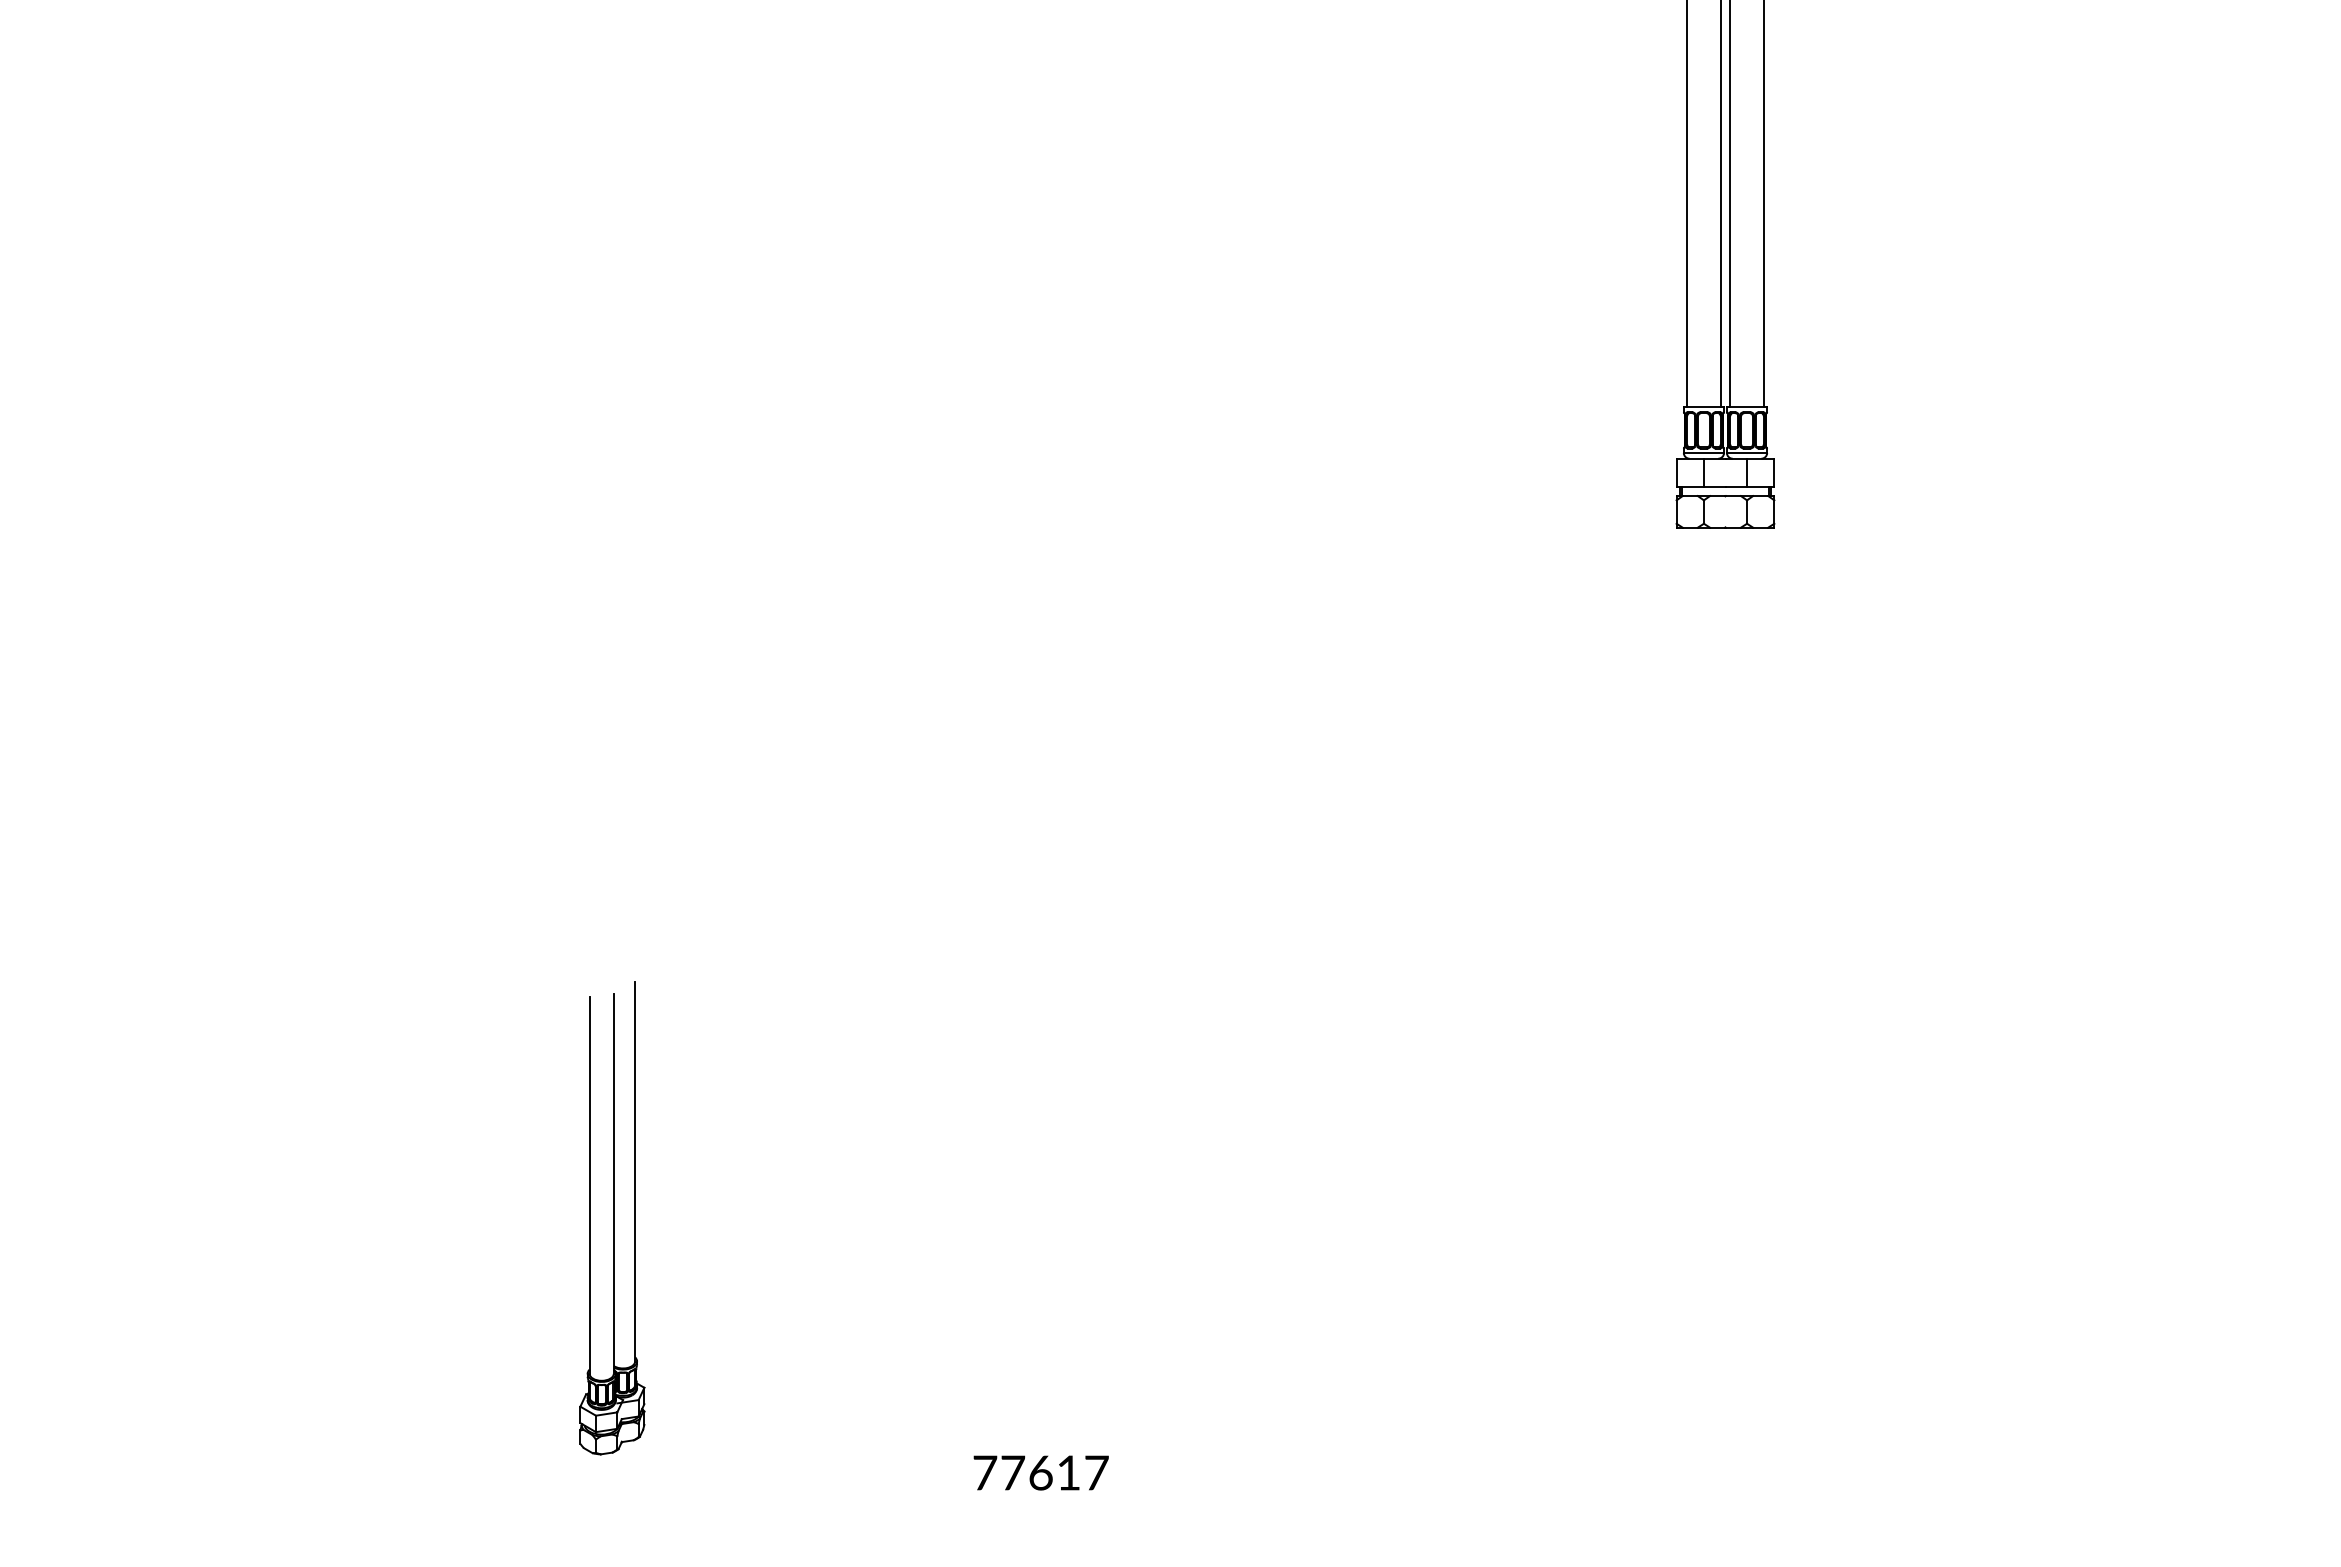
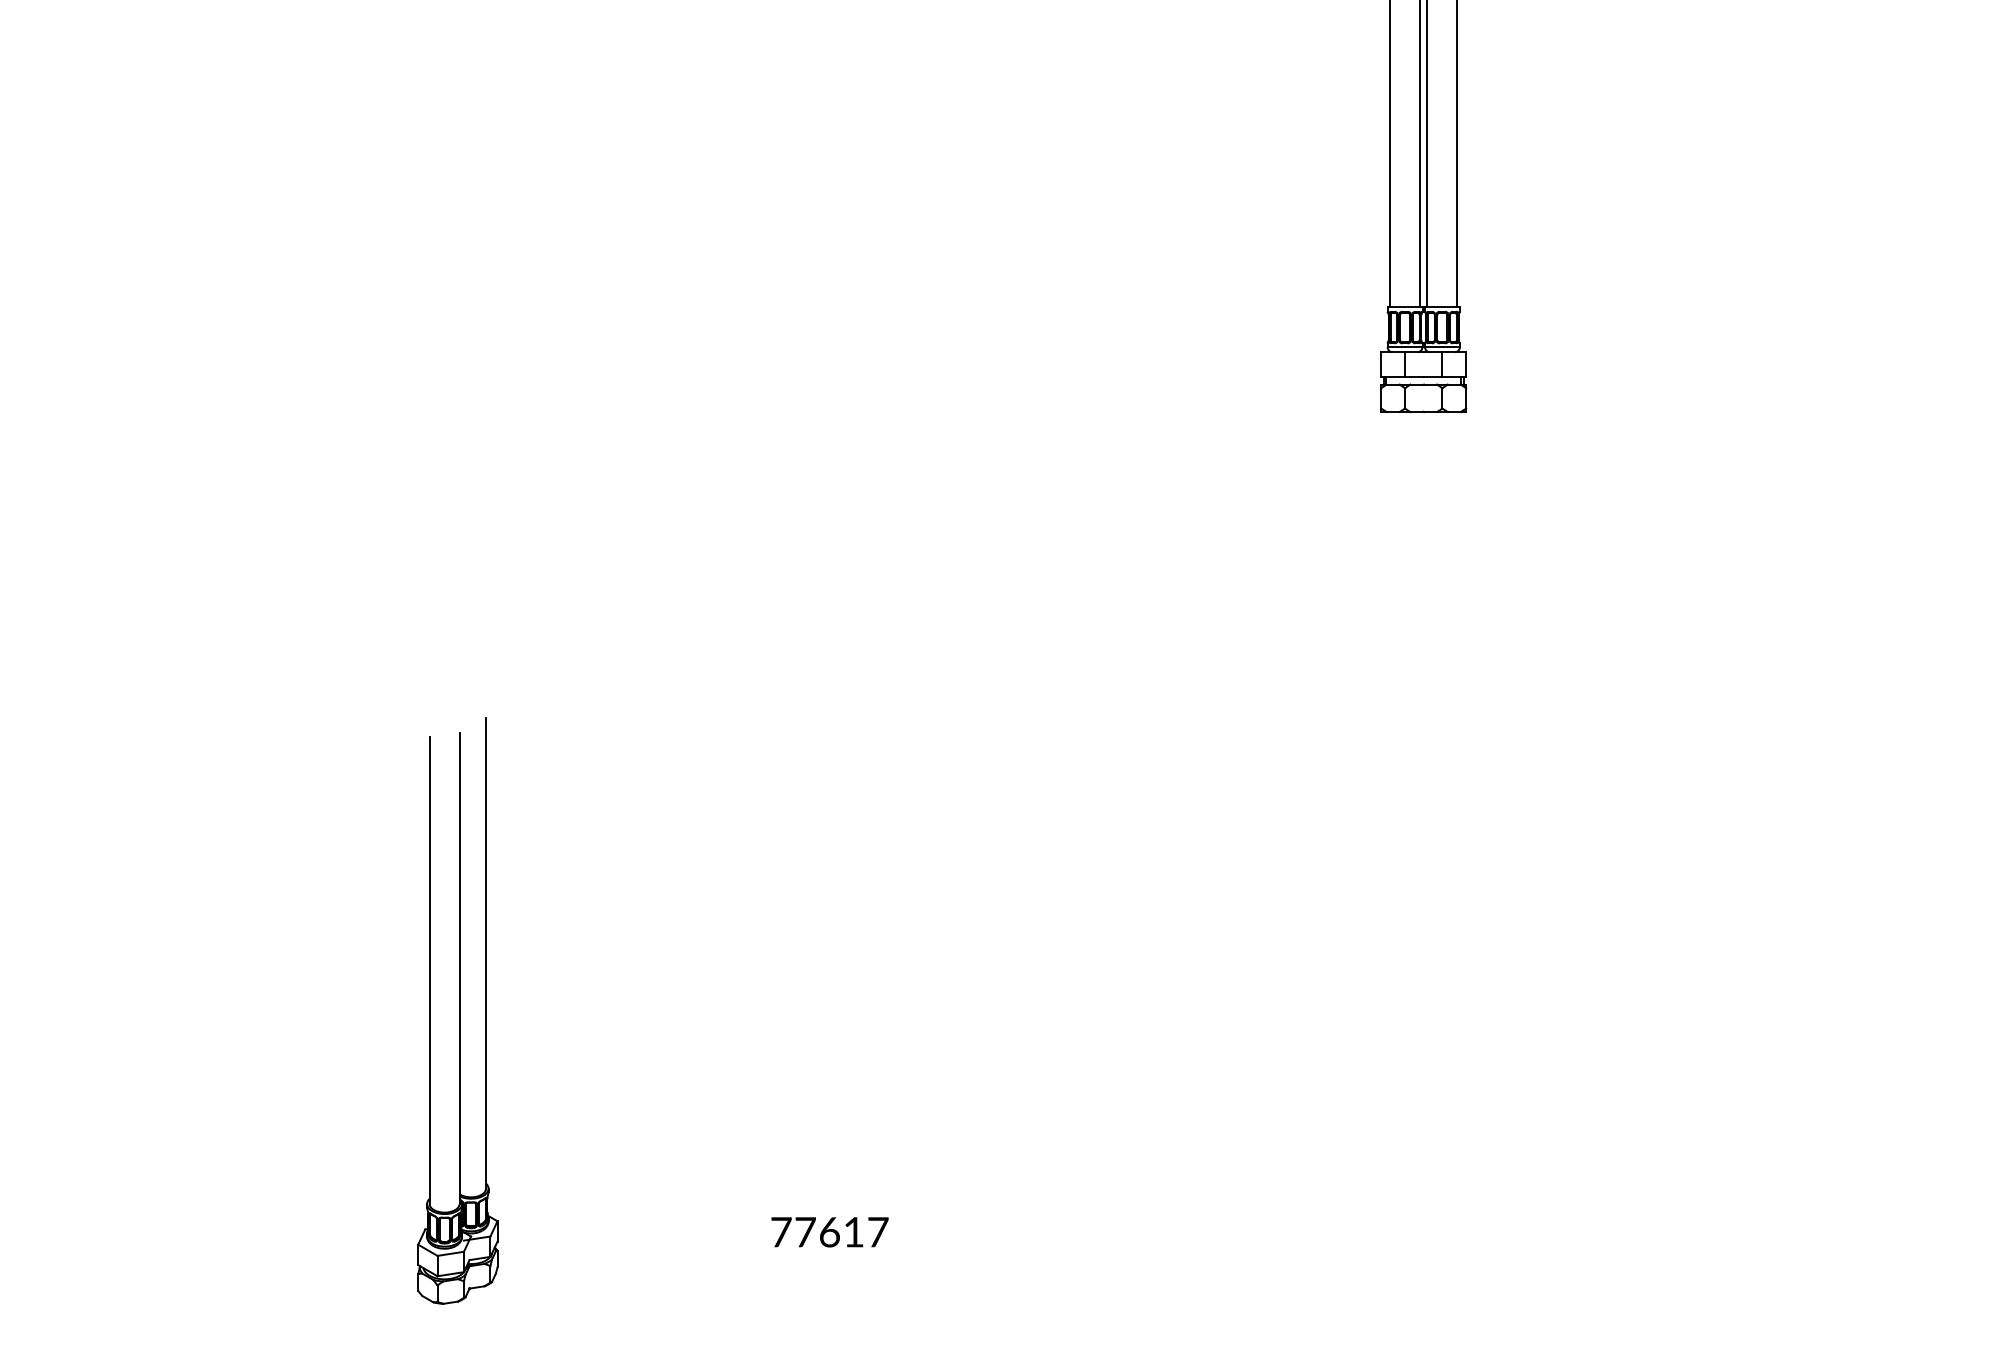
part: (612, 1218) -> (457, 1011), size x1.43

